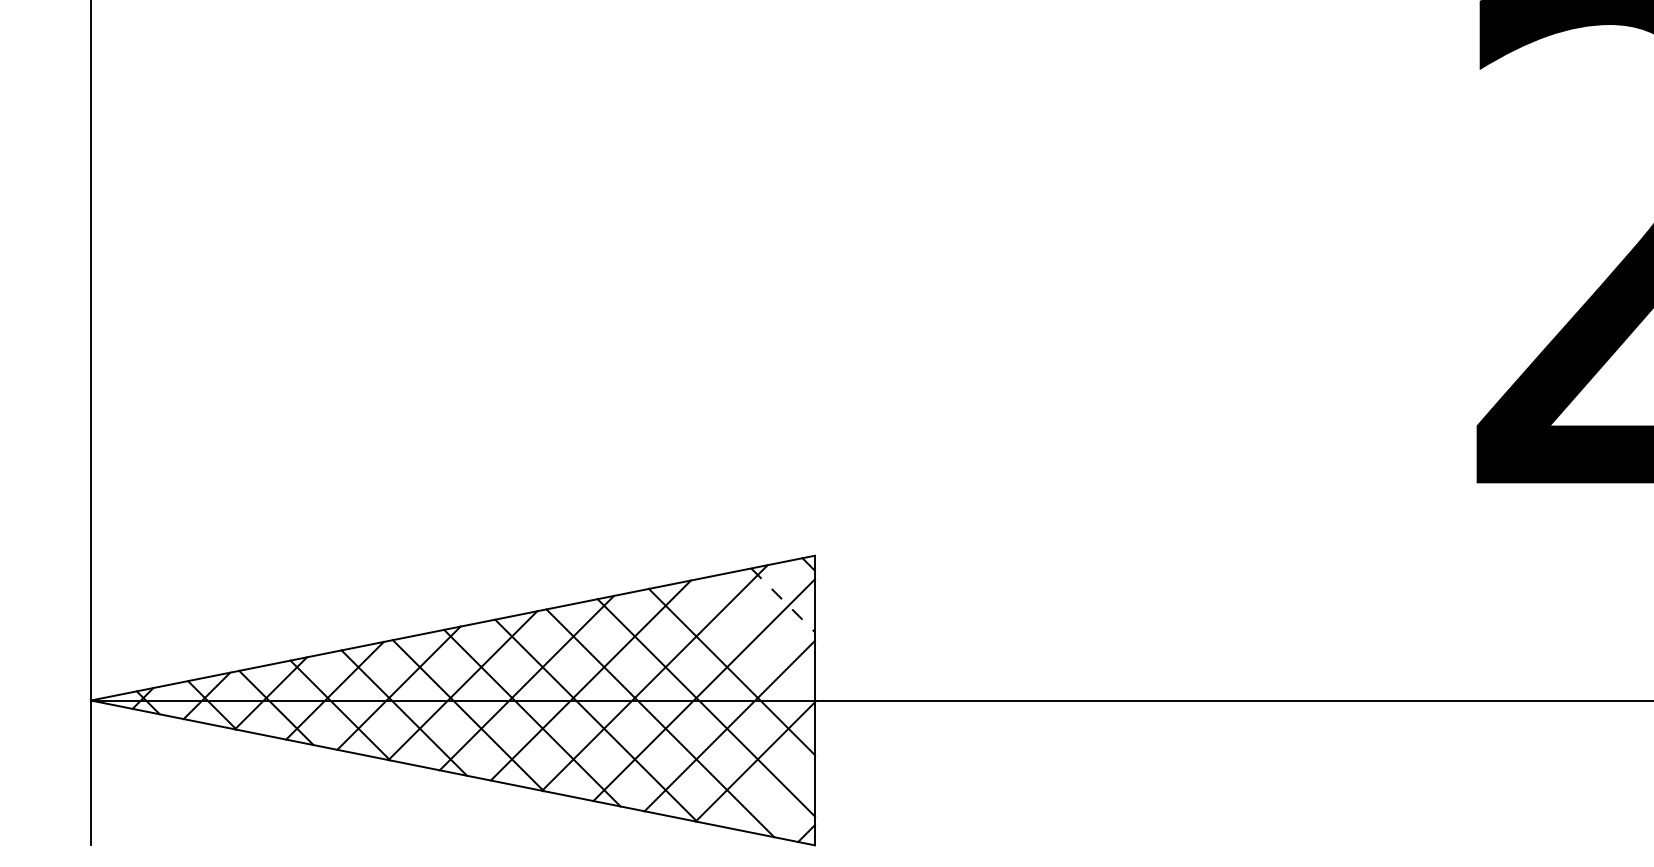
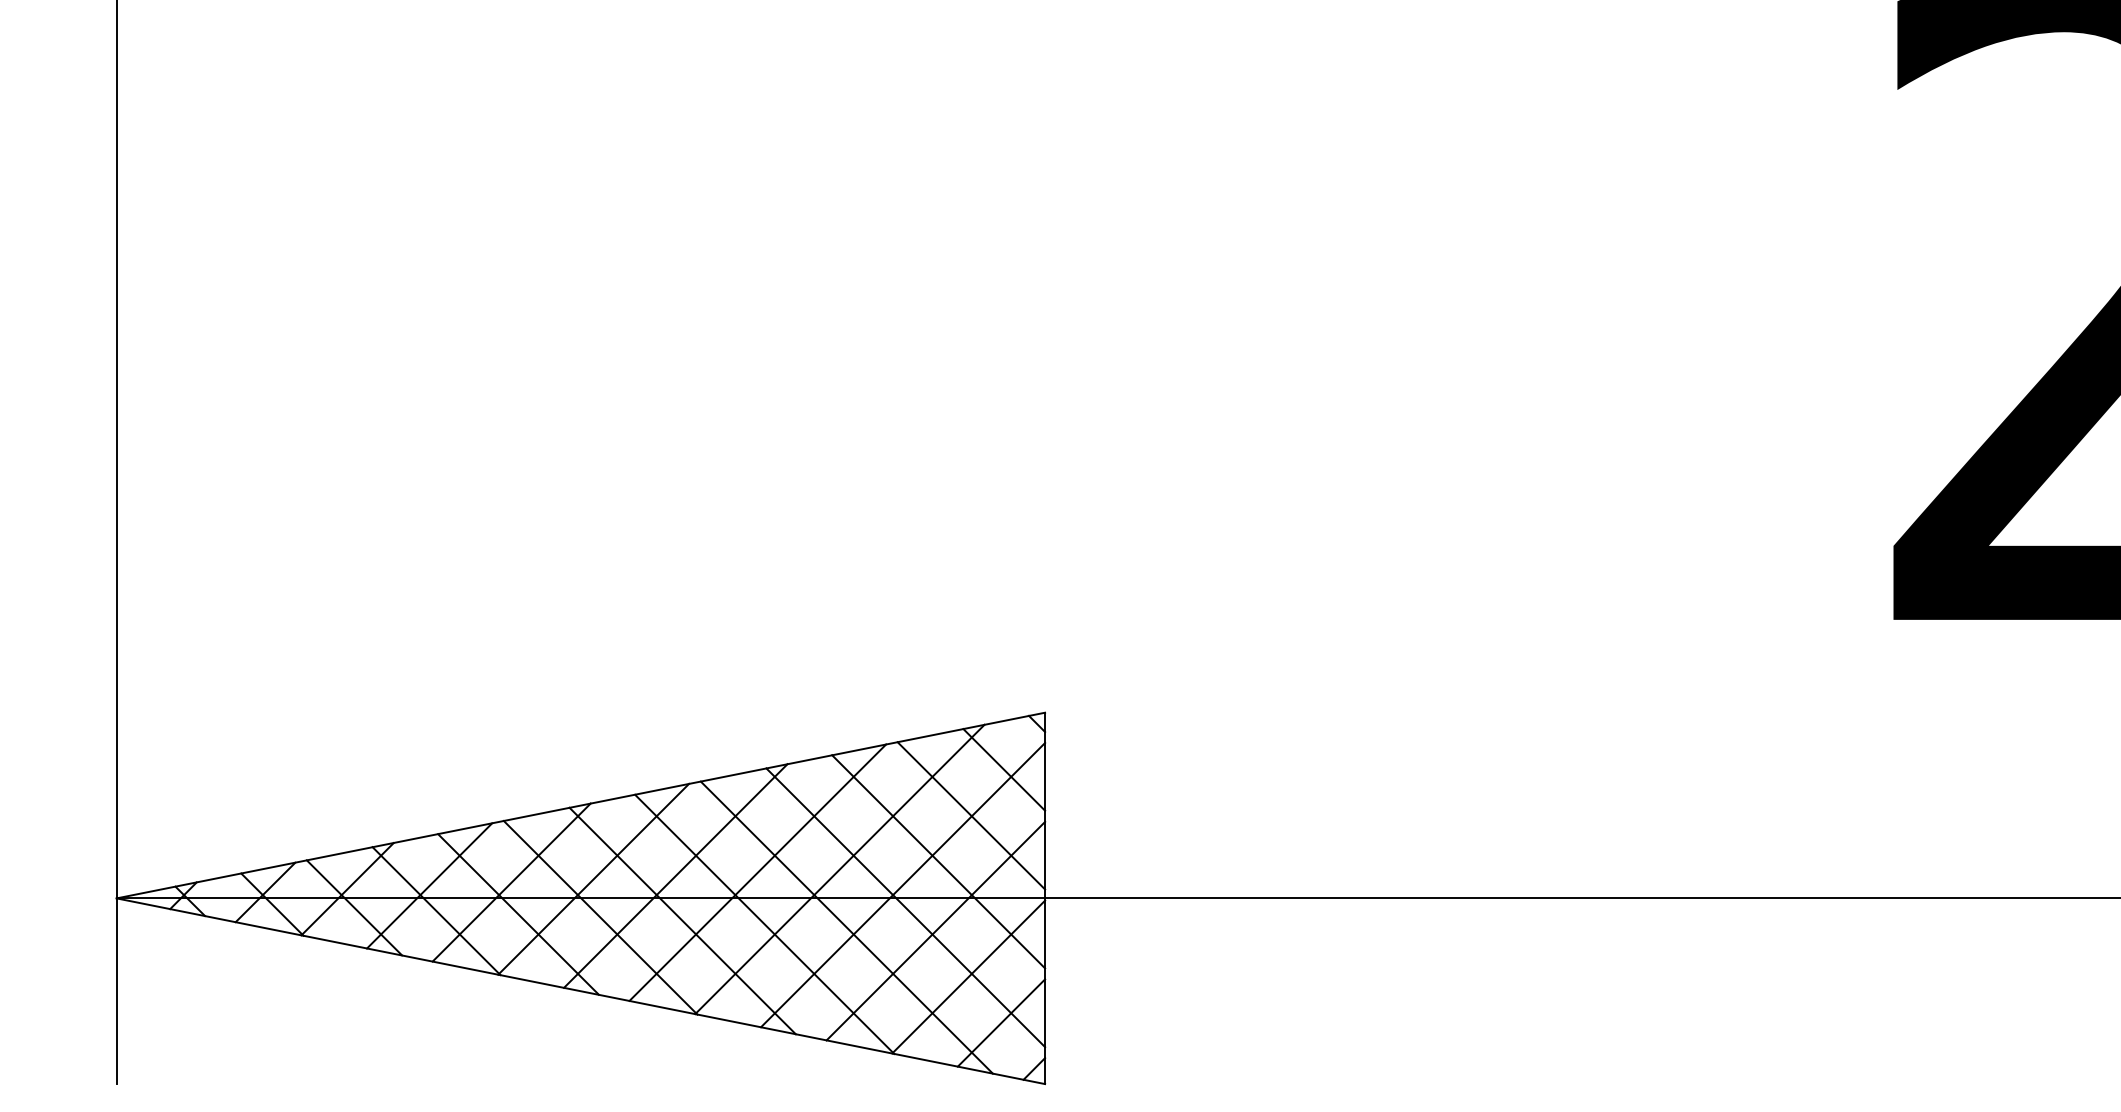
line: (783, 600) -> (1004, 769), dashed -> solid
line: (757, 635) -> (971, 815), added
line: (780, 797) -> (1001, 1022), added

